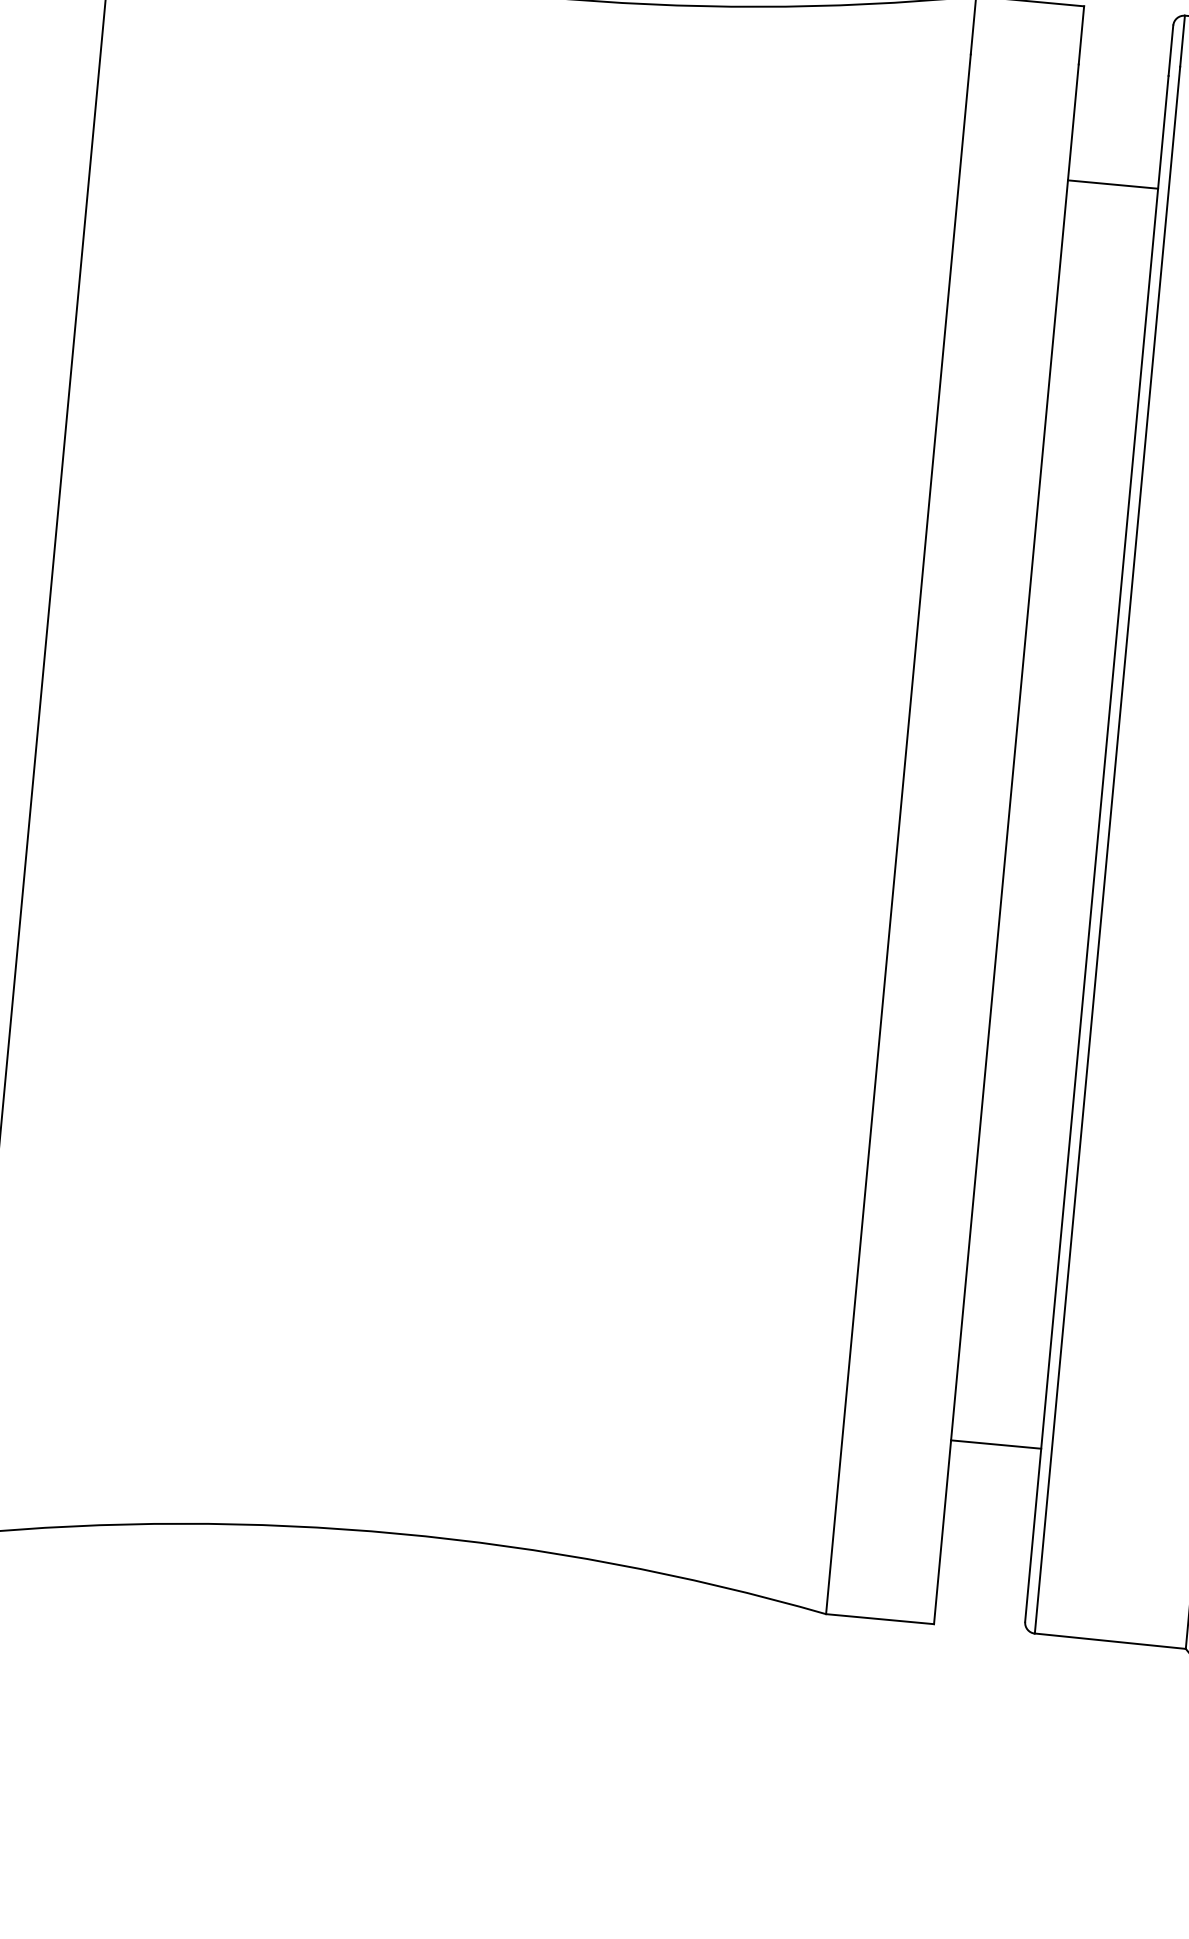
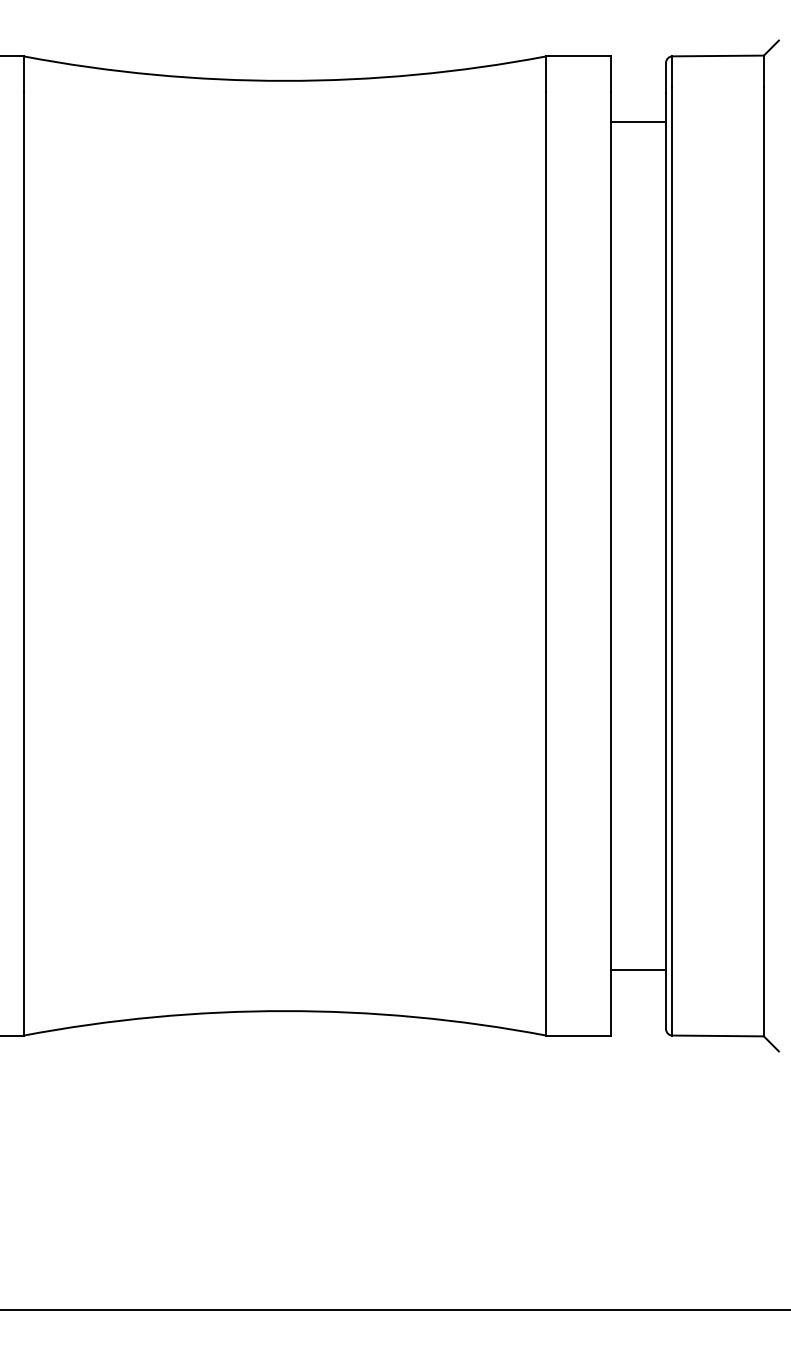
line: (1112, 184) -> (638, 121), moved
line: (995, 1444) -> (638, 970), moved

